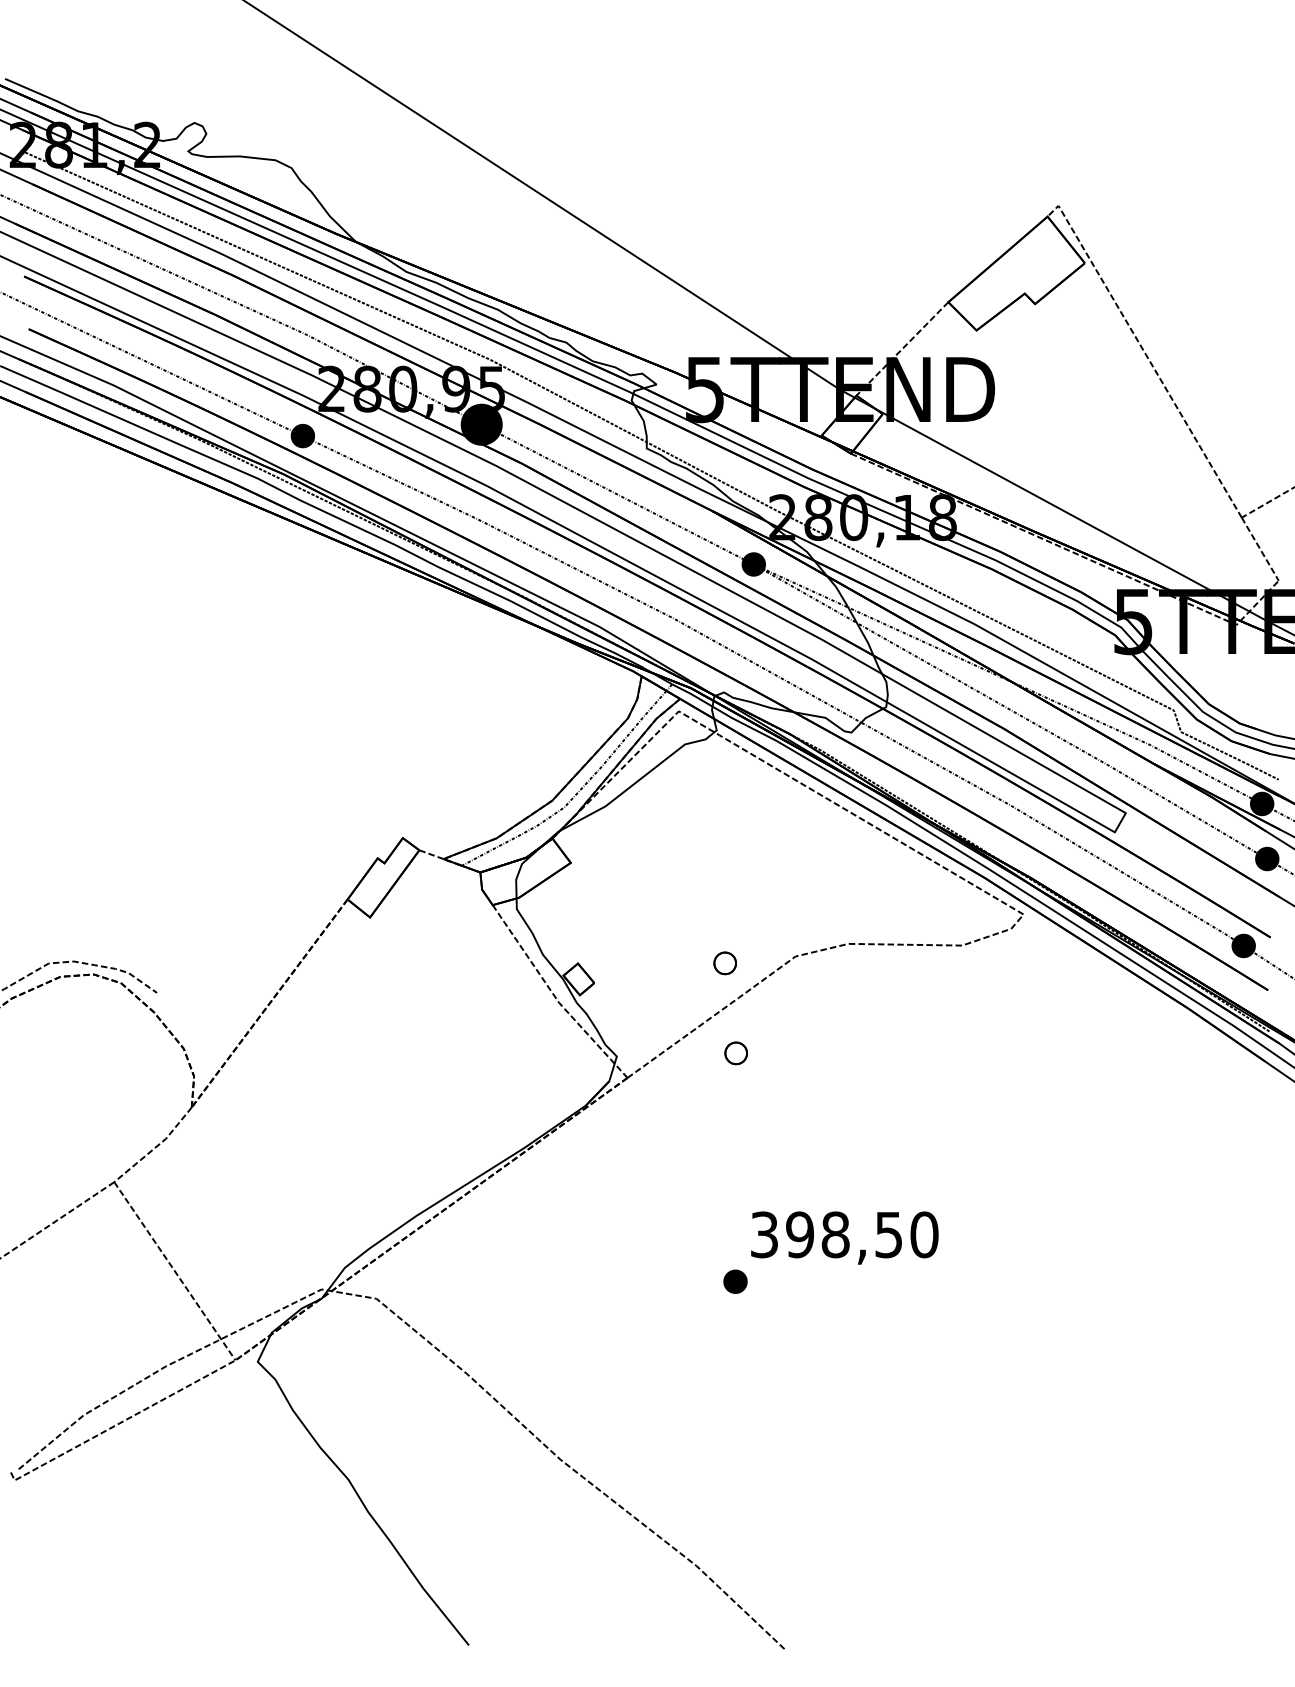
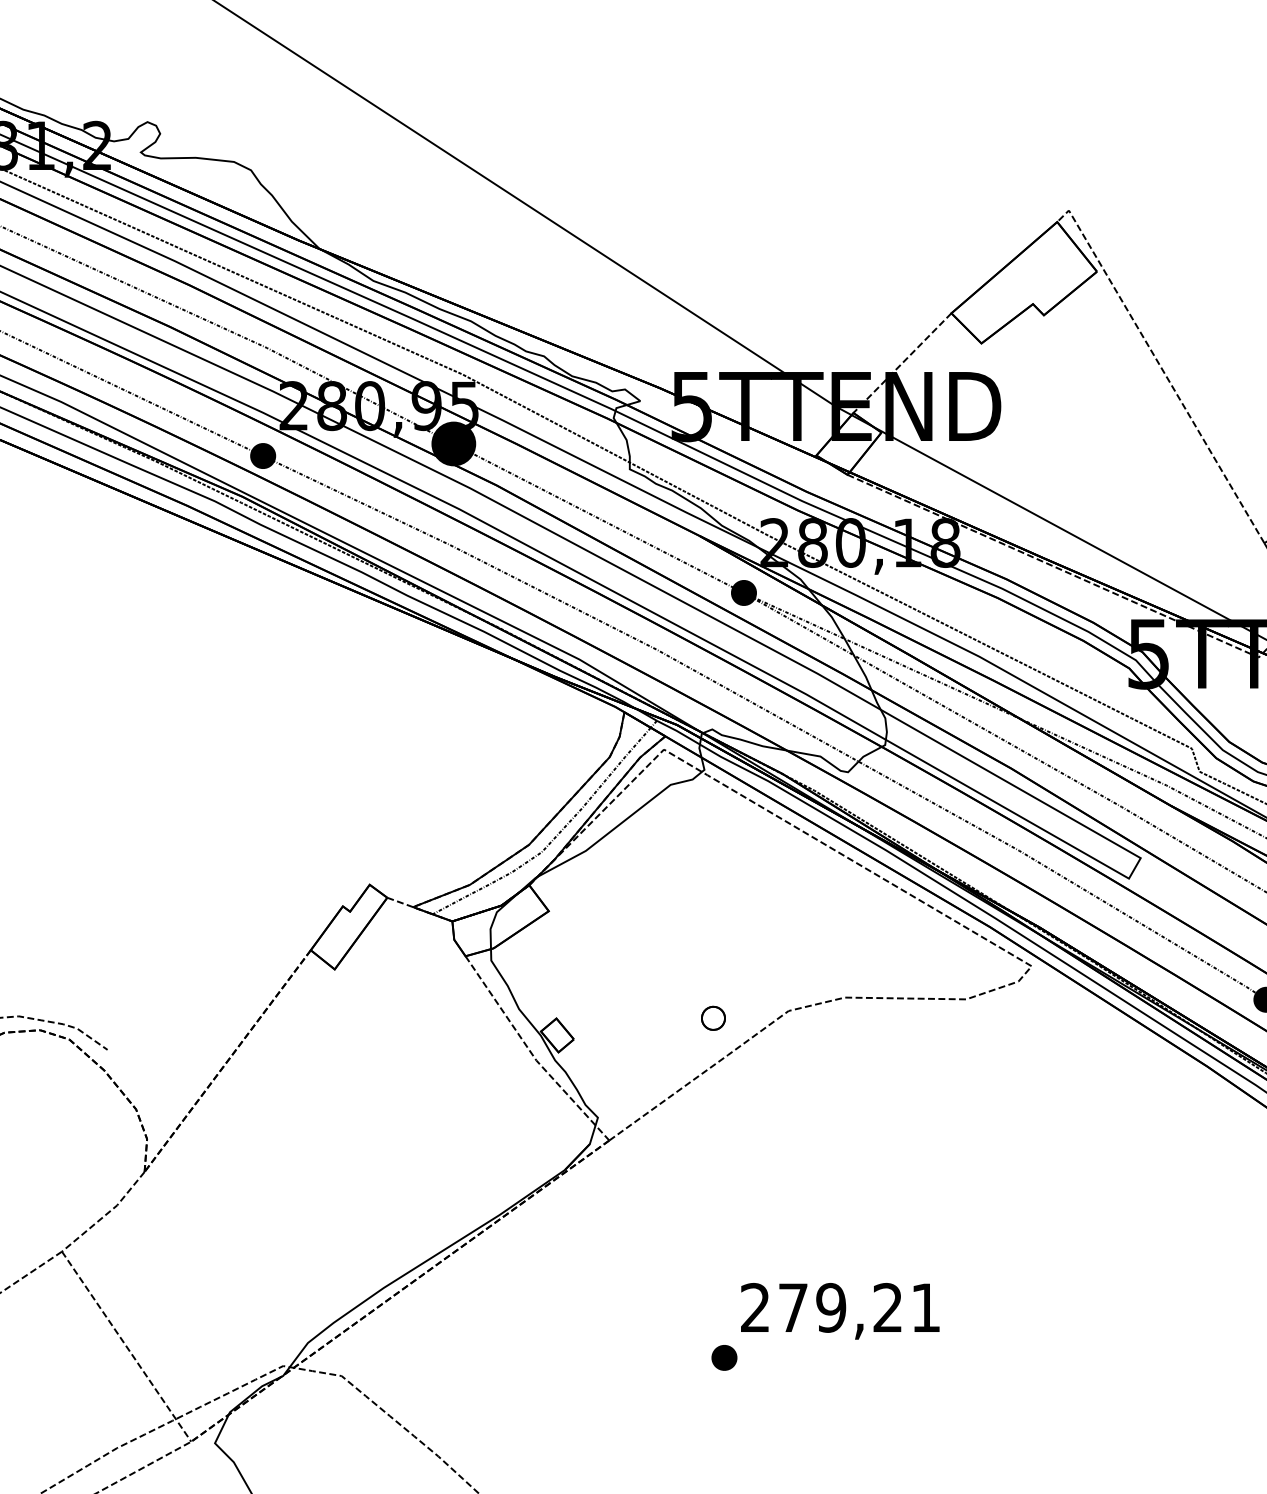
part: (735, 1053) -> (724, 1114), removed
text: (844, 1234) -> (840, 1307), 398,50 -> 279,21

